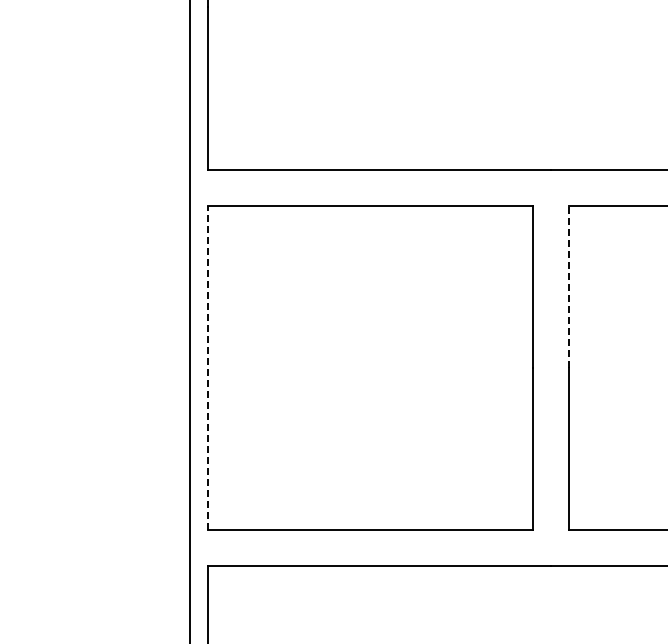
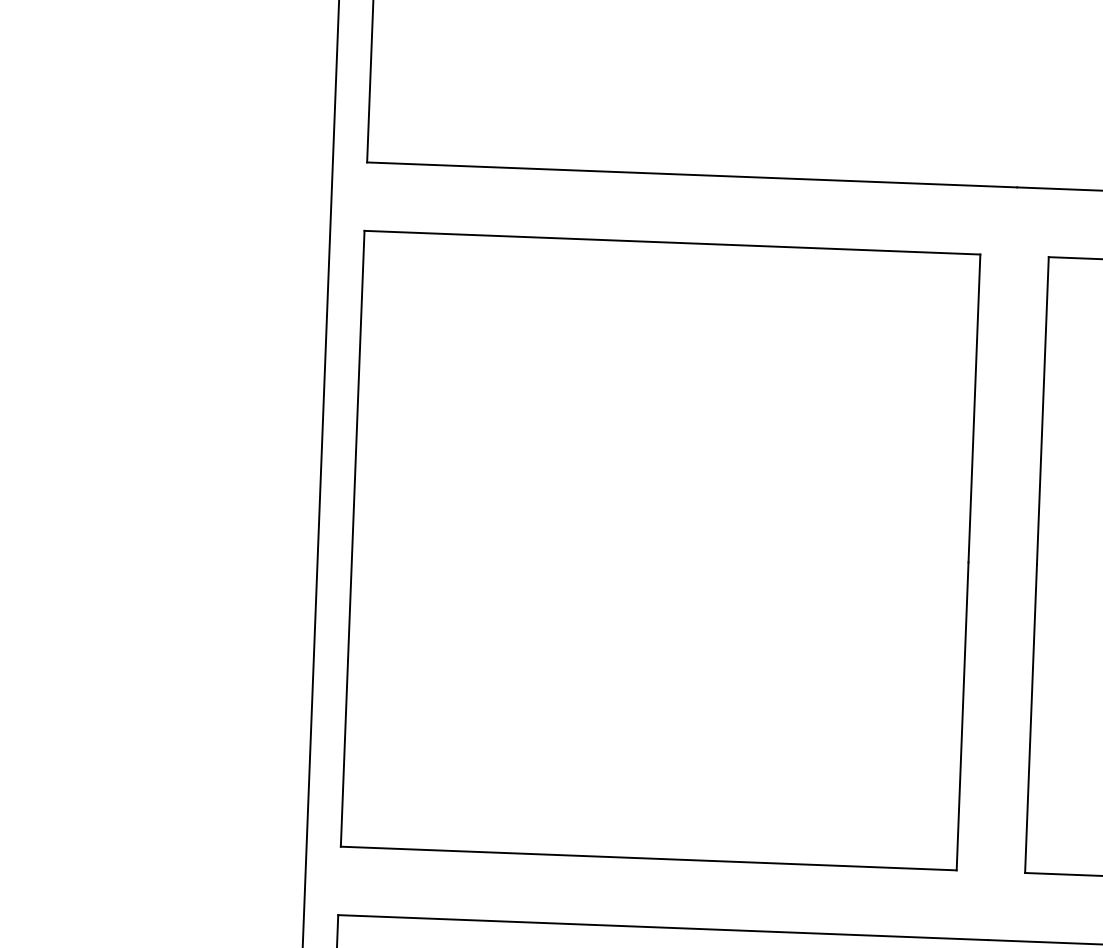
line: (568, 286) -> (1042, 410), dashed -> solid
line: (207, 367) -> (351, 537), dashed -> solid

